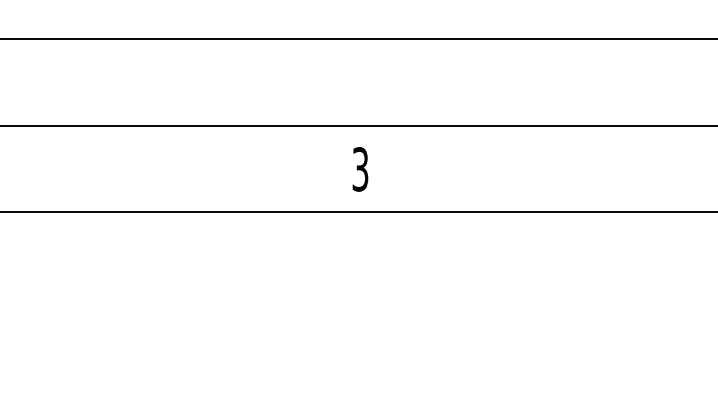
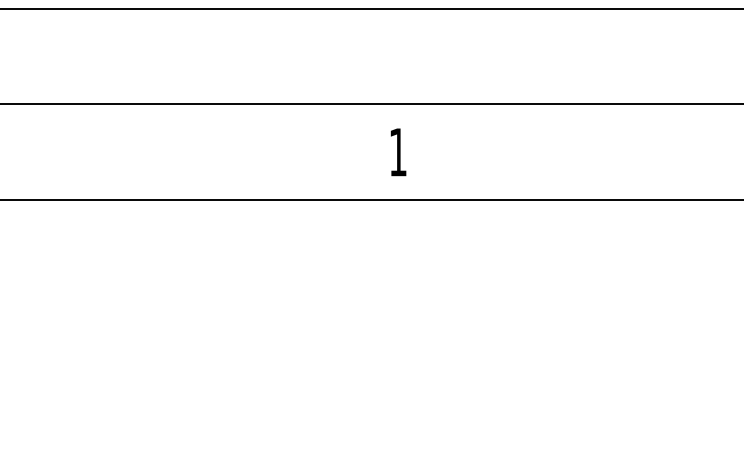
text: (360, 169) -> (398, 152), 3 -> 1

